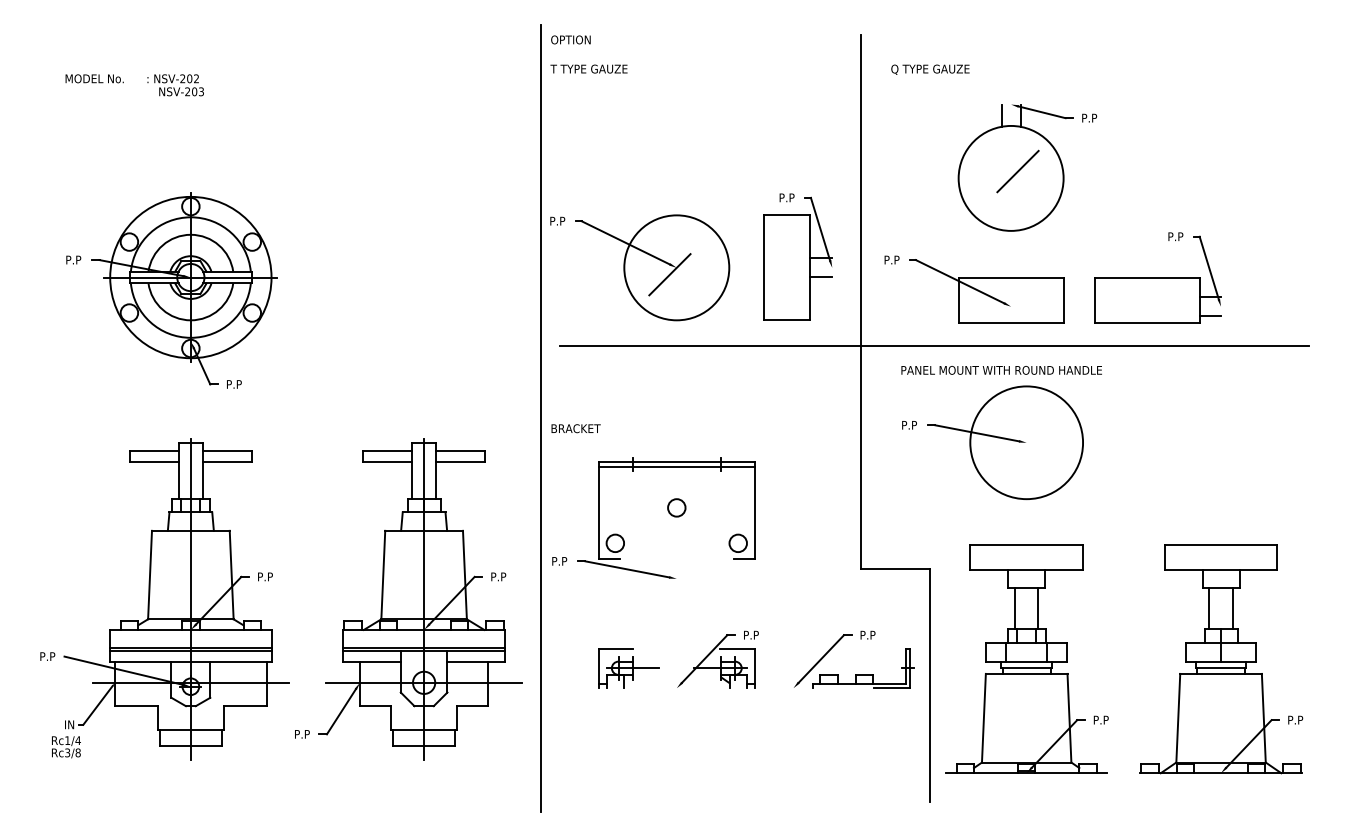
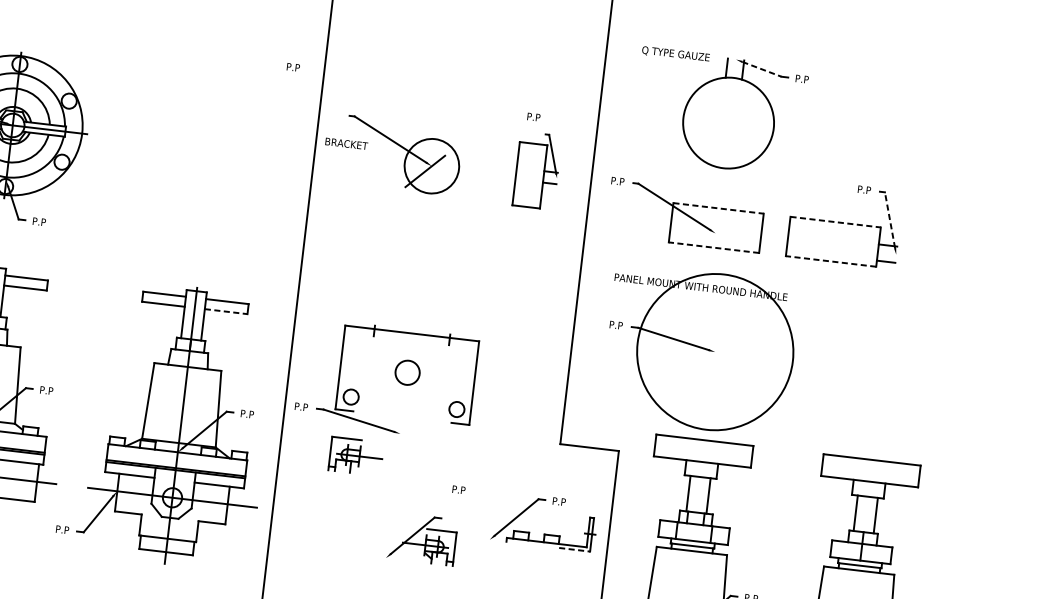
text: (930, 69) -> (675, 54), moved
line: (1042, 112) -> (762, 69), solid -> dashed
line: (1017, 171) -> (734, 117), removed
text: (557, 220) -> (293, 66), moved
part: (797, 258) -> (536, 170), size x0.7
circle: (676, 267) -> (431, 165), size x0.6
line: (1209, 268) -> (890, 220), solid -> dashed
line: (1011, 277) -> (718, 208), solid -> dashed
line: (1147, 277) -> (835, 222), solid -> dashed
line: (1010, 323) -> (713, 247), solid -> dashed
line: (1146, 323) -> (830, 261), solid -> dashed
line: (934, 345) -> (645, 259), removed
text: (575, 428) -> (346, 143), moved
circle: (1026, 442) -> (715, 351), size x1.6
line: (460, 462) -> (226, 311), solid -> dashed
line: (676, 466) -> (411, 337), removed
circle: (676, 507) -> (407, 372), size x1.6
part: (716, 661) -> (422, 539), moved
part: (628, 668) -> (355, 456), moved
line: (892, 688) -> (574, 550), solid -> dashed

